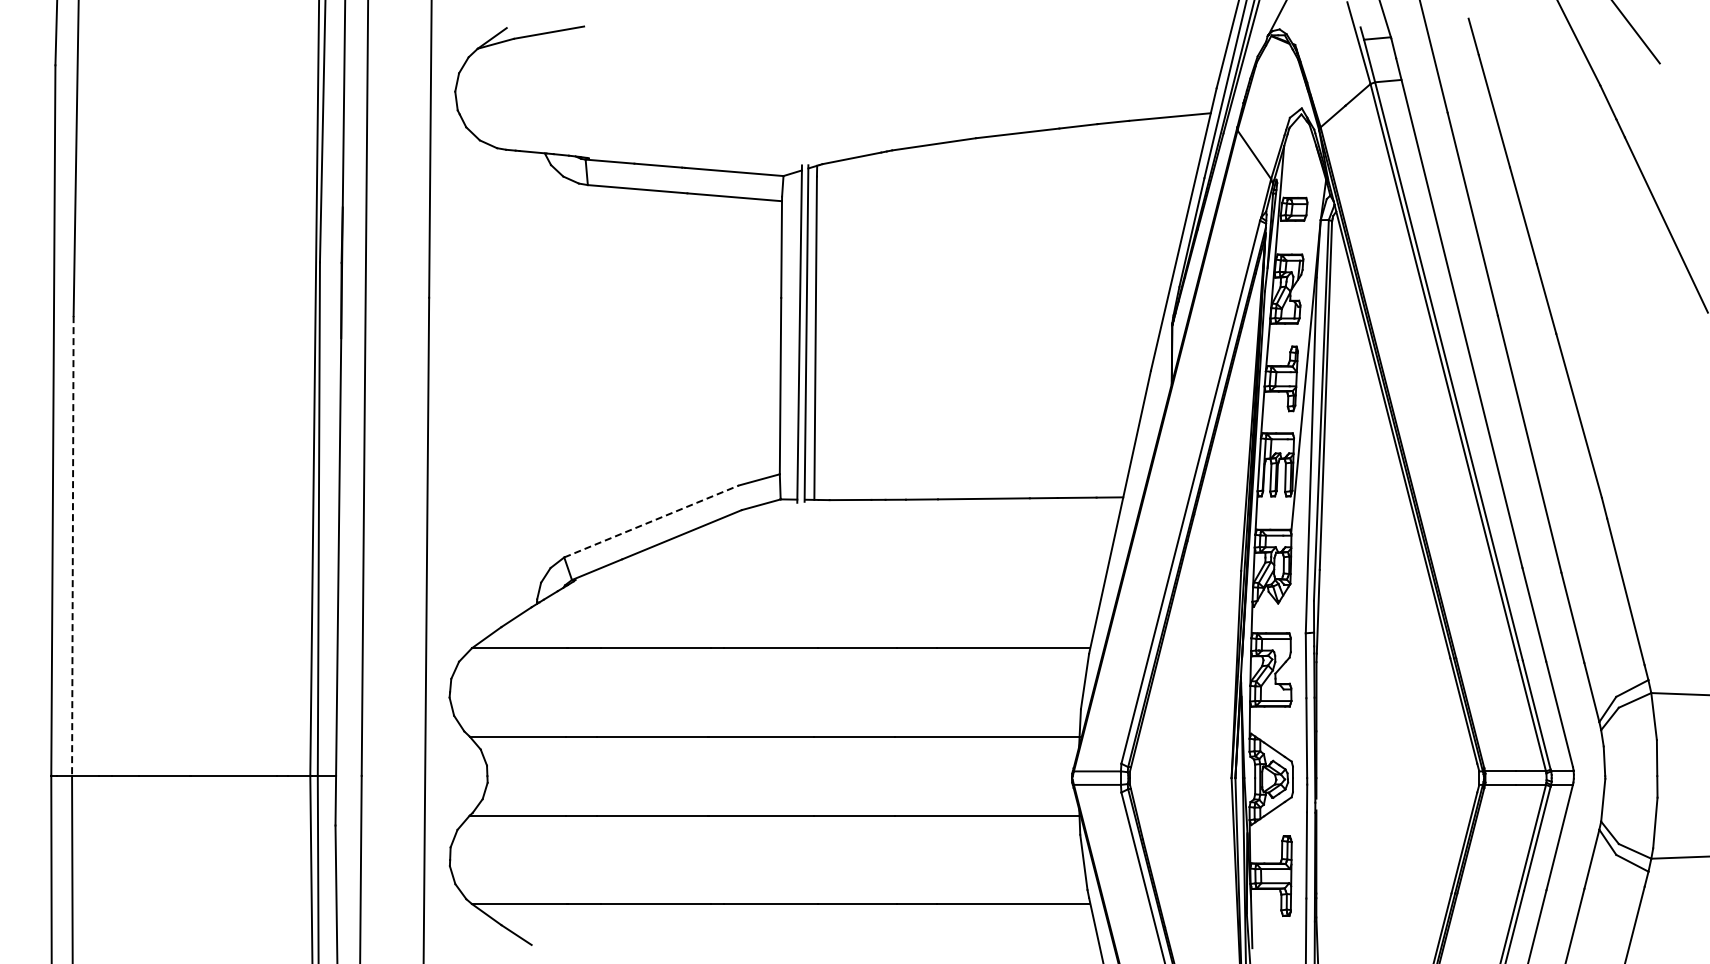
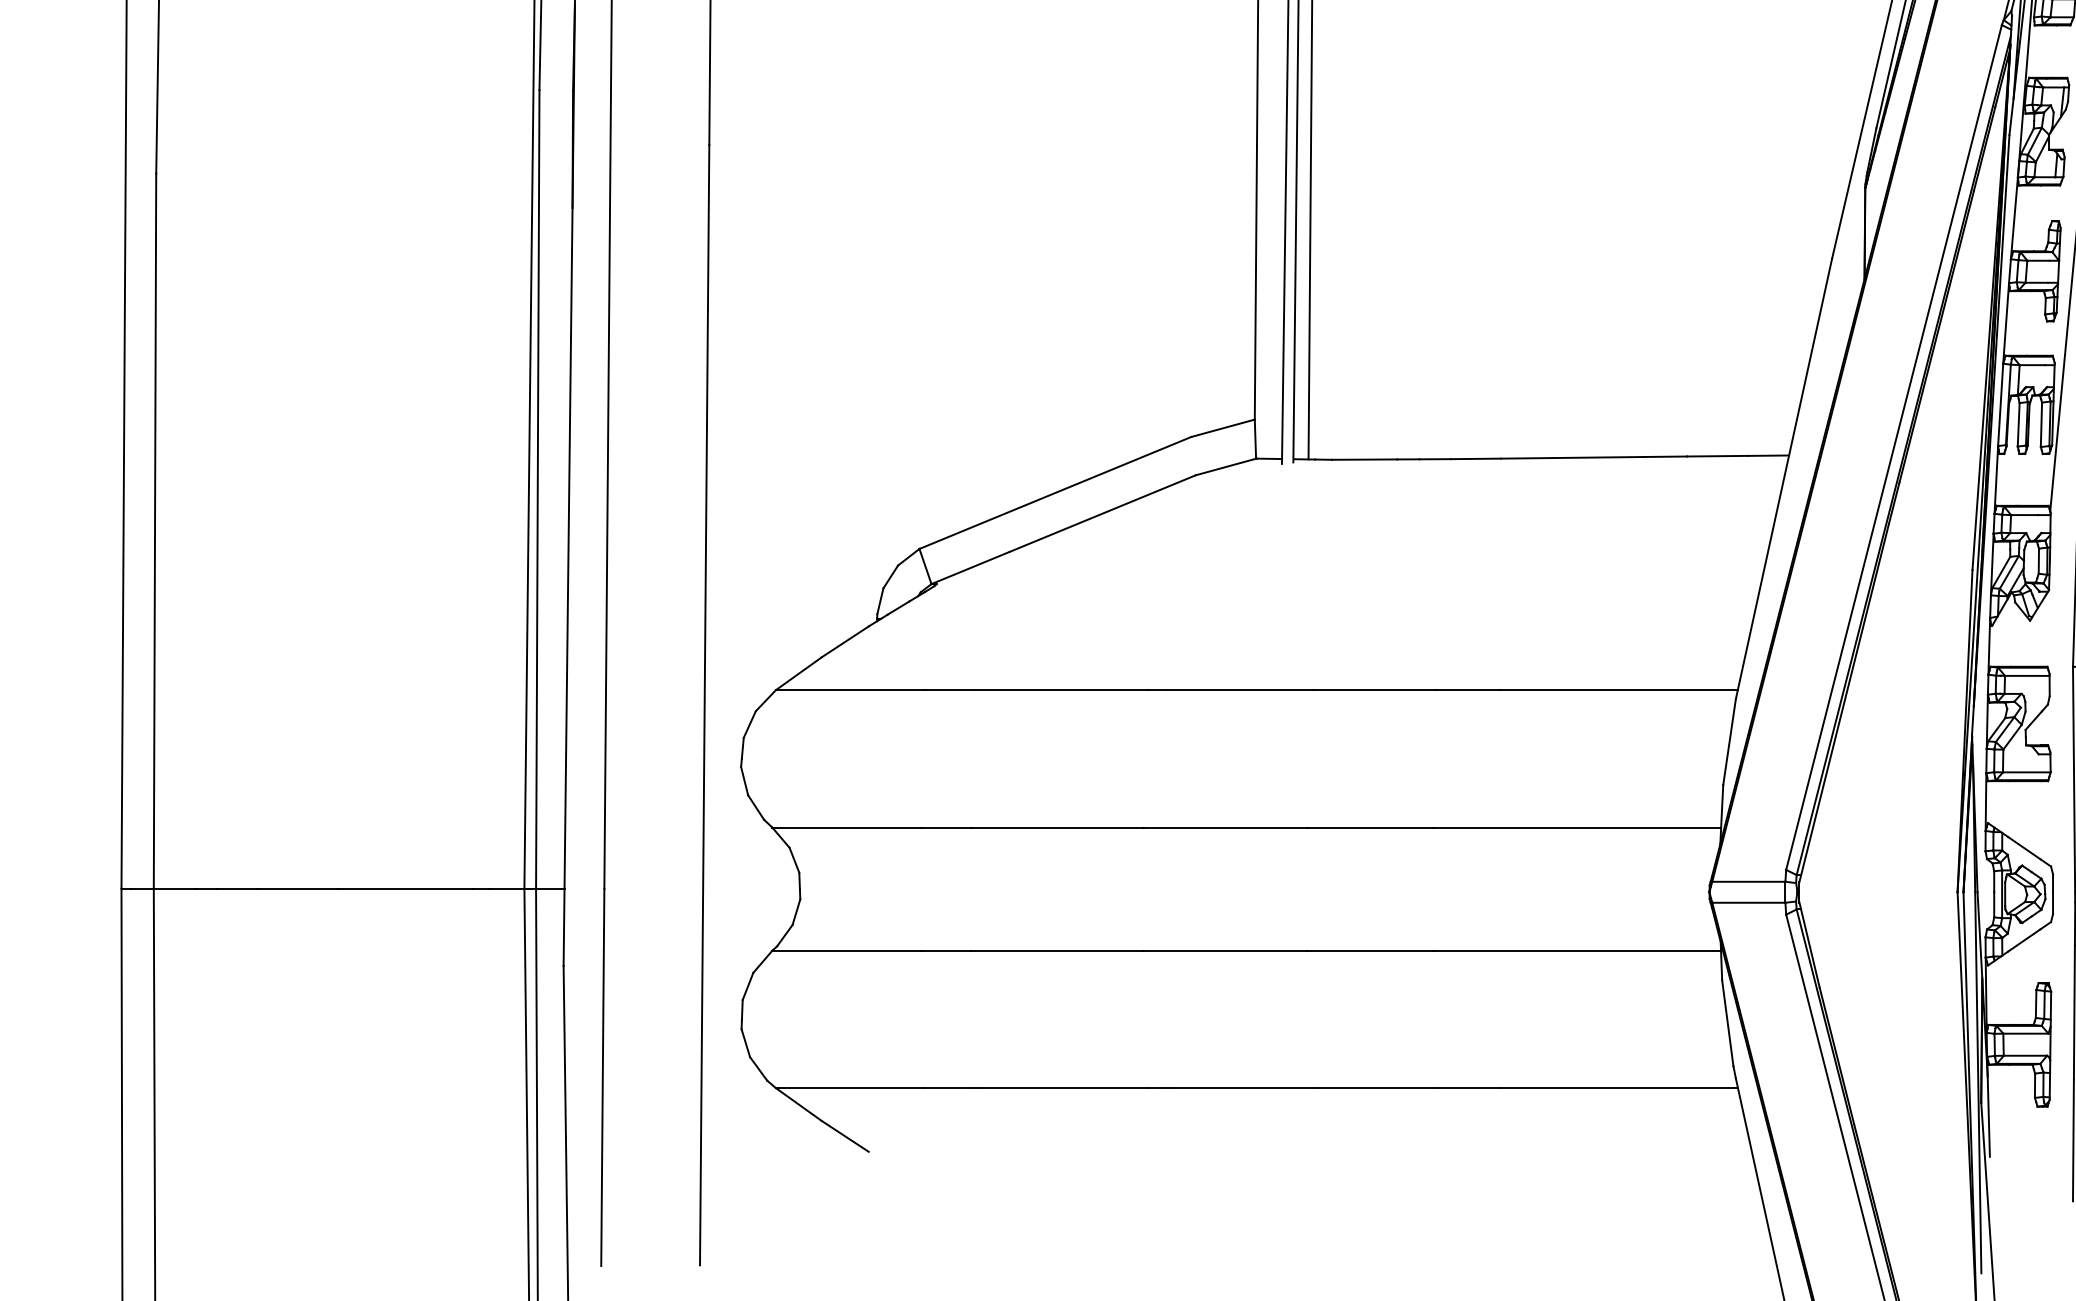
line: (652, 521) -> (1056, 493), dashed -> solid
line: (72, 546) -> (154, 531), dashed -> solid

